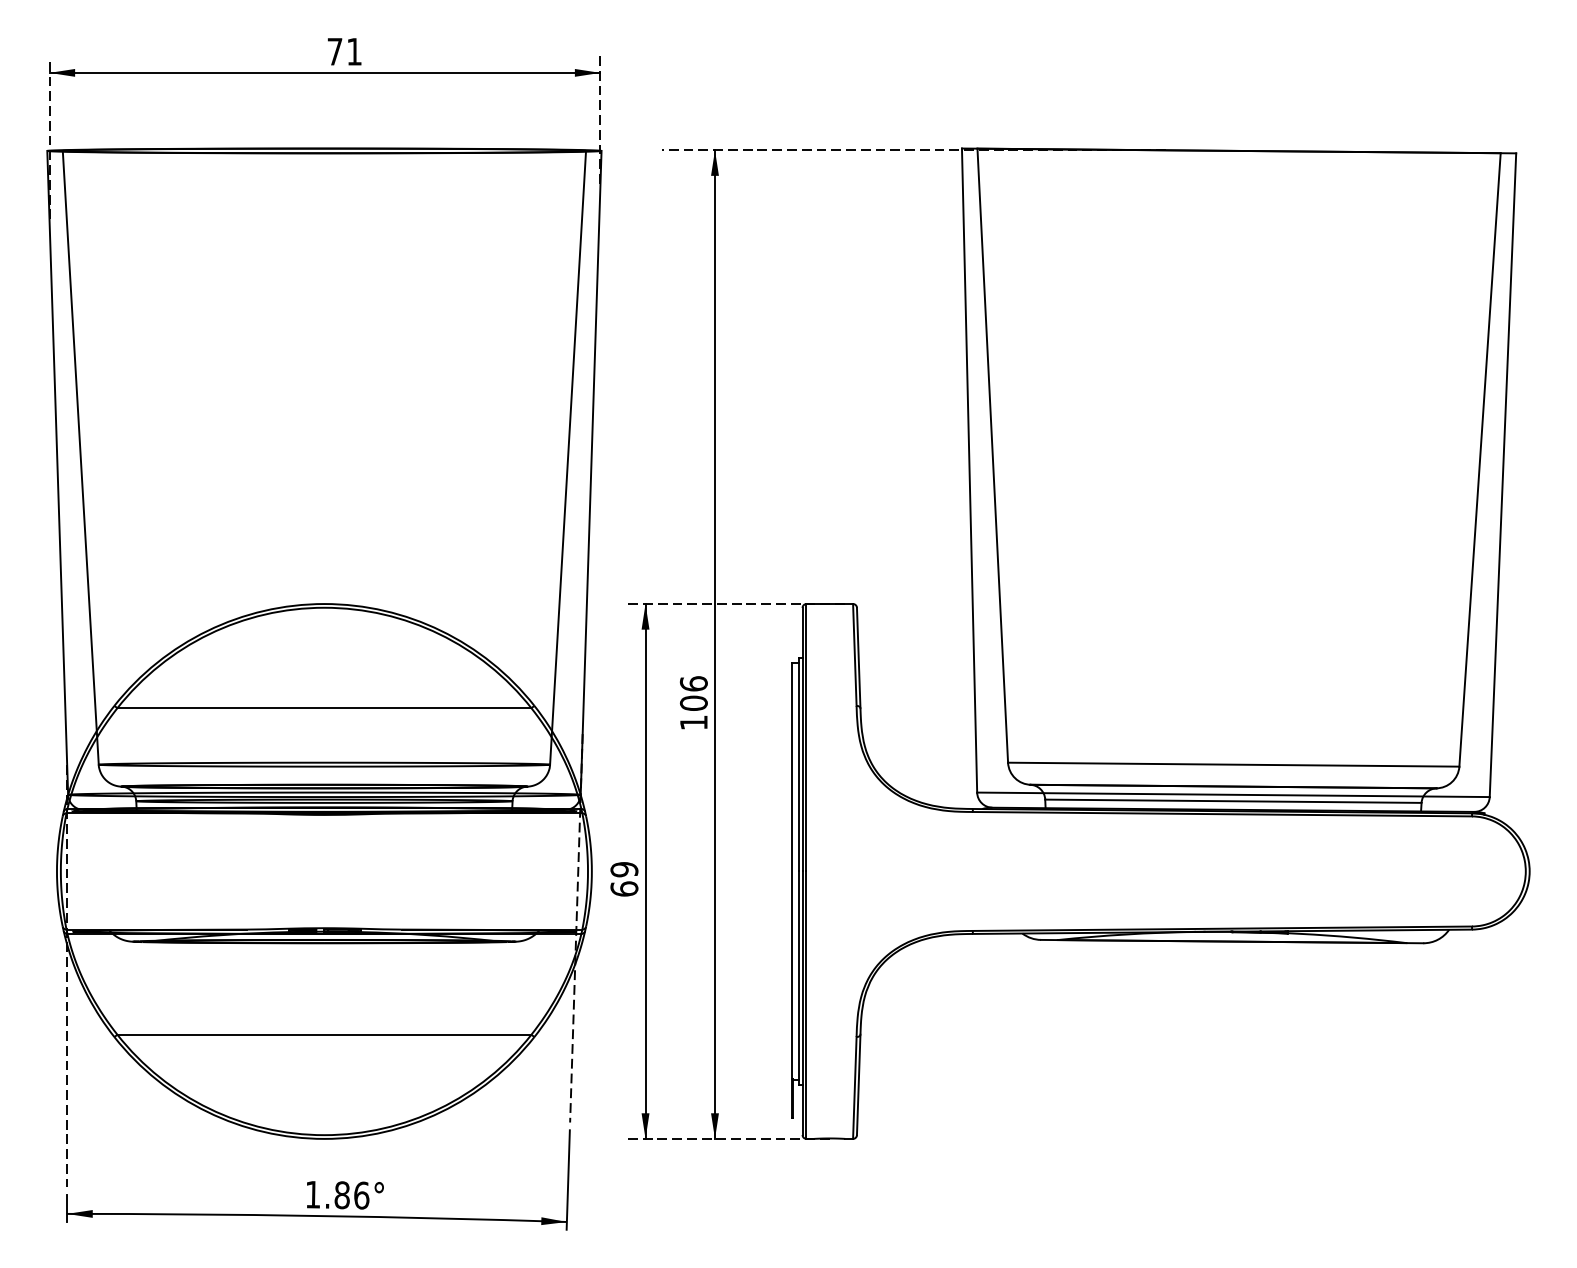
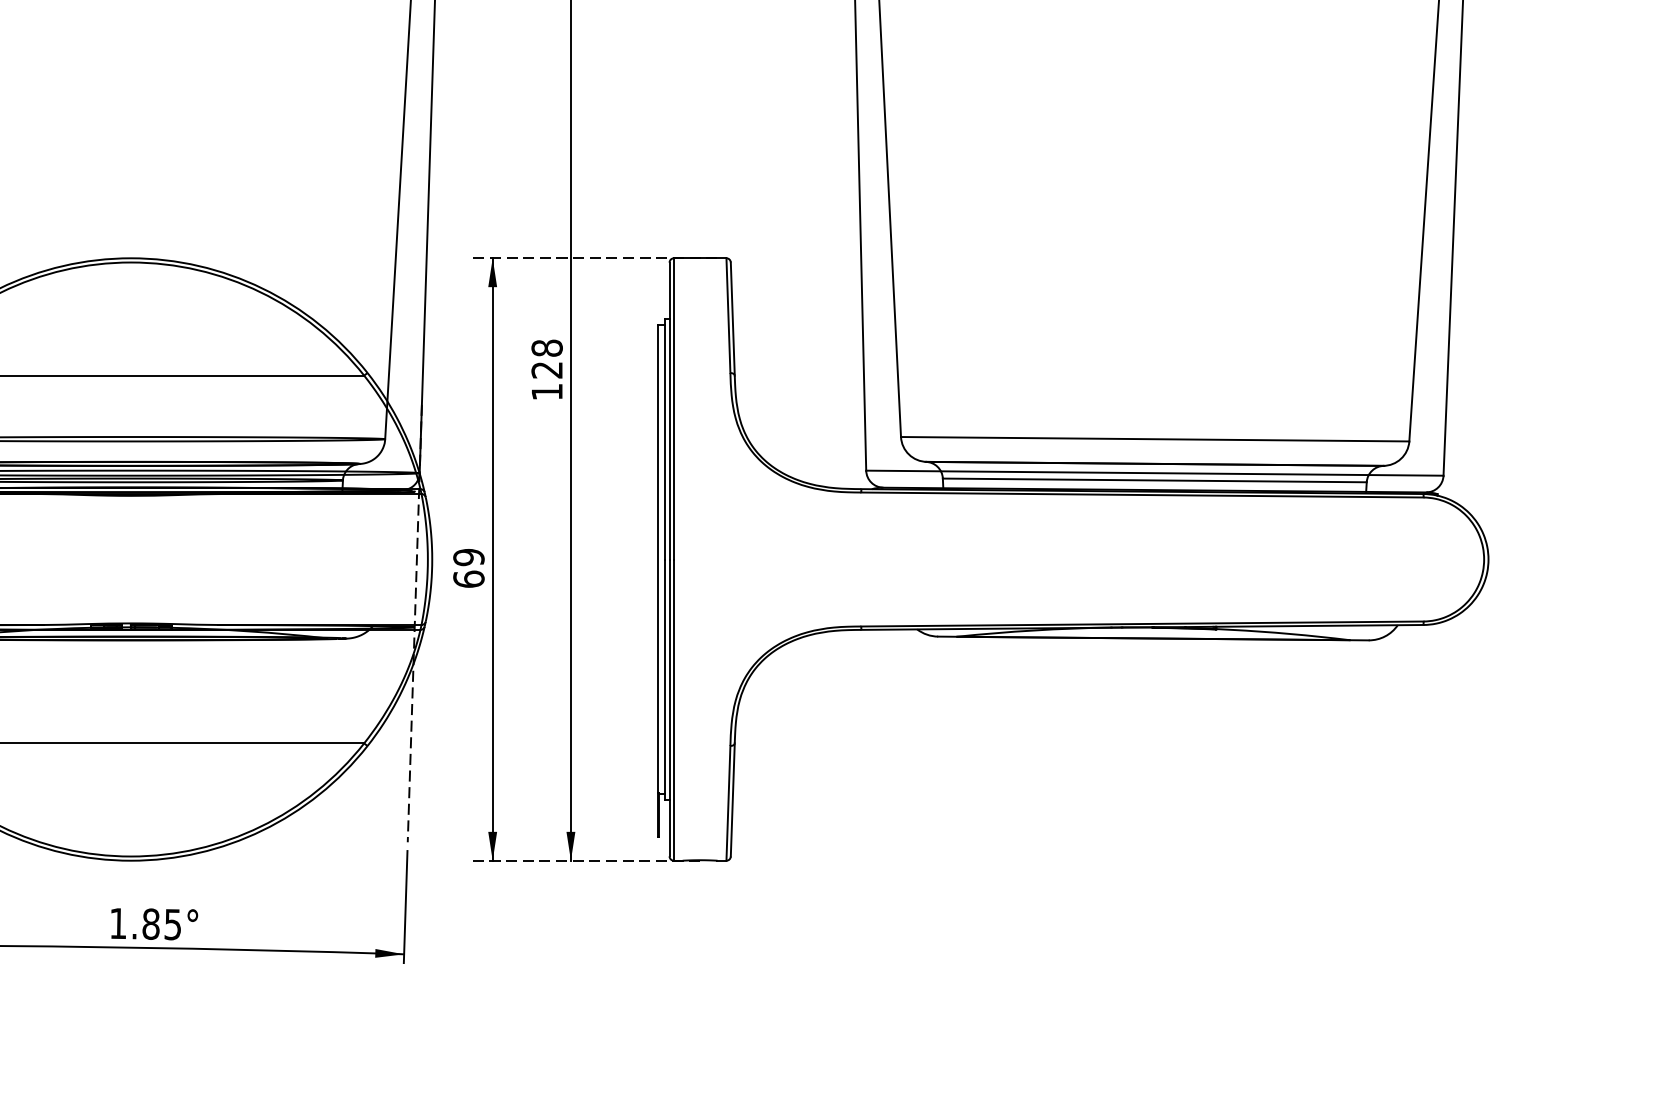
text: (693, 693) -> (546, 359), 106 -> 128
text: (361, 1195) -> (172, 924), 1.86° -> 1.85°

